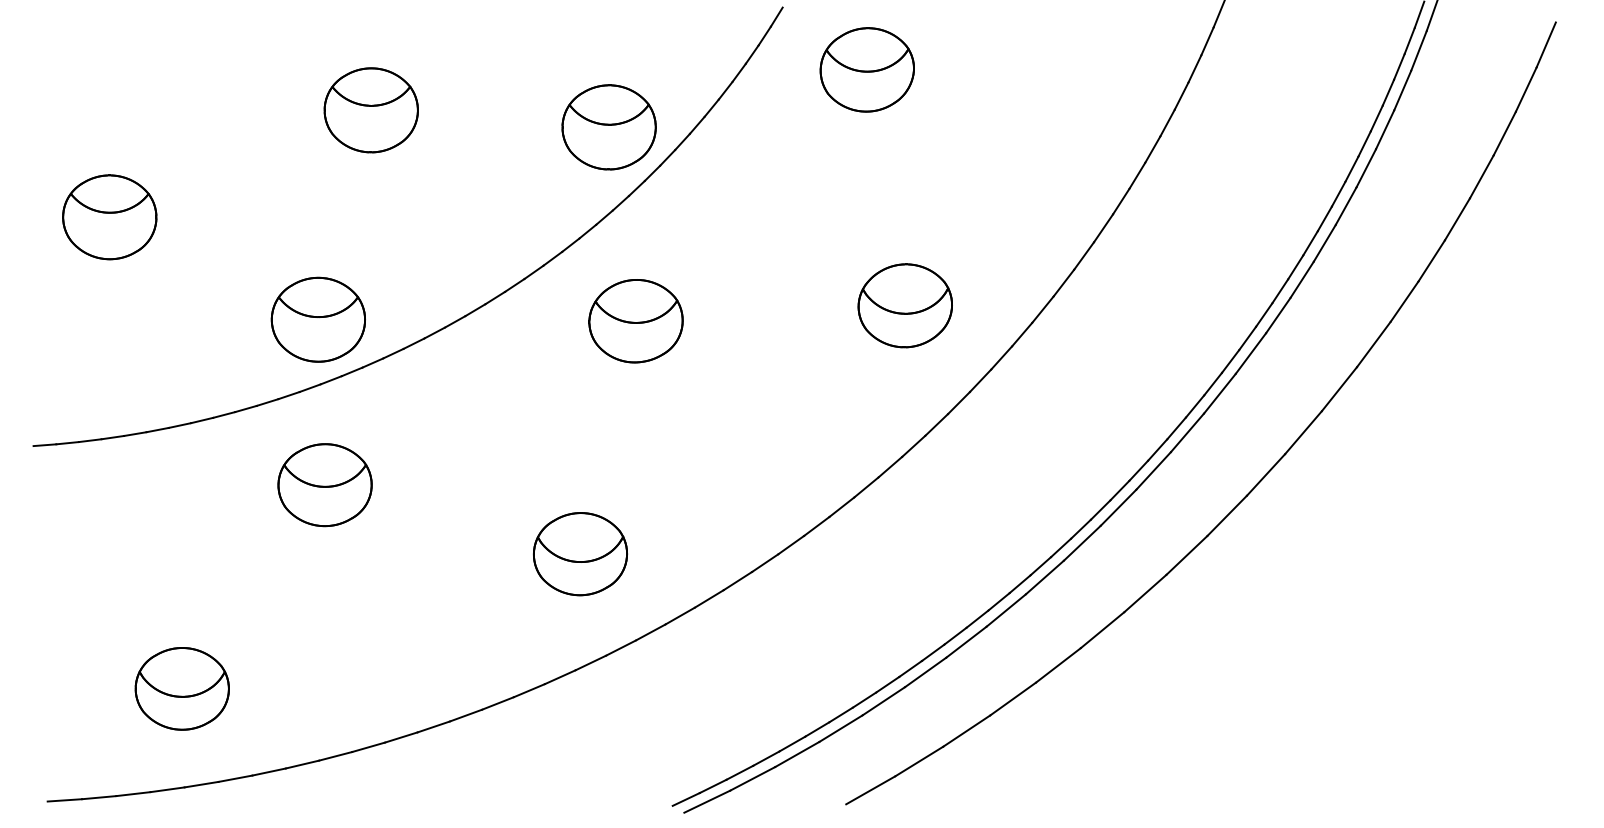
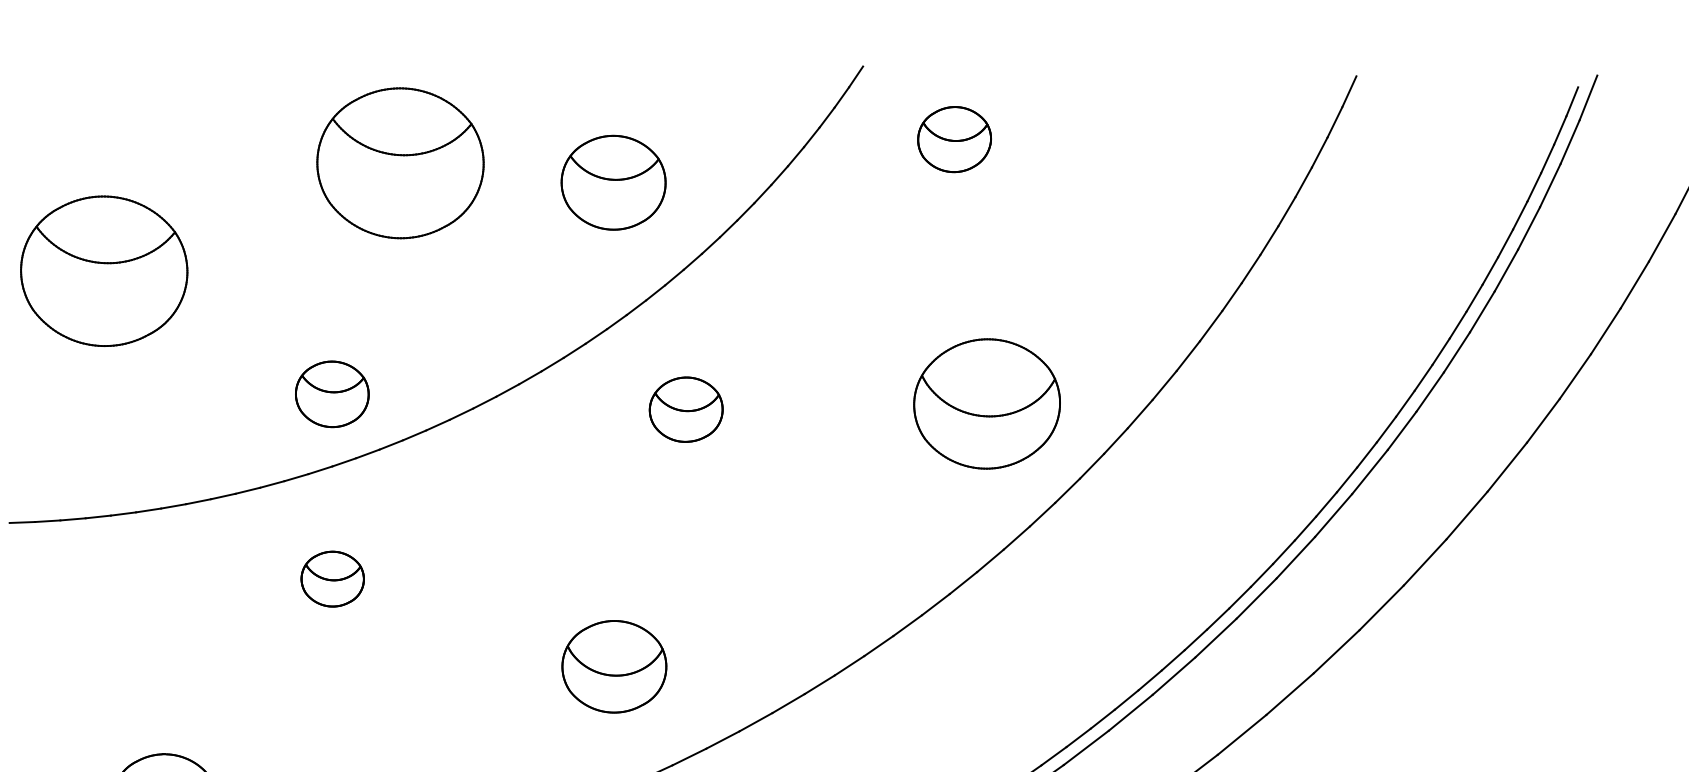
part: (866, 69) -> (953, 139), size x0.7
part: (370, 110) -> (399, 163), size x1.6
part: (608, 127) -> (612, 182), moved
part: (109, 217) -> (104, 271), size x1.6
part: (904, 305) -> (986, 403), size x1.4
part: (317, 319) -> (331, 394), size x0.7
part: (635, 321) -> (685, 409), size x0.7
part: (324, 485) -> (332, 579), size x0.6

